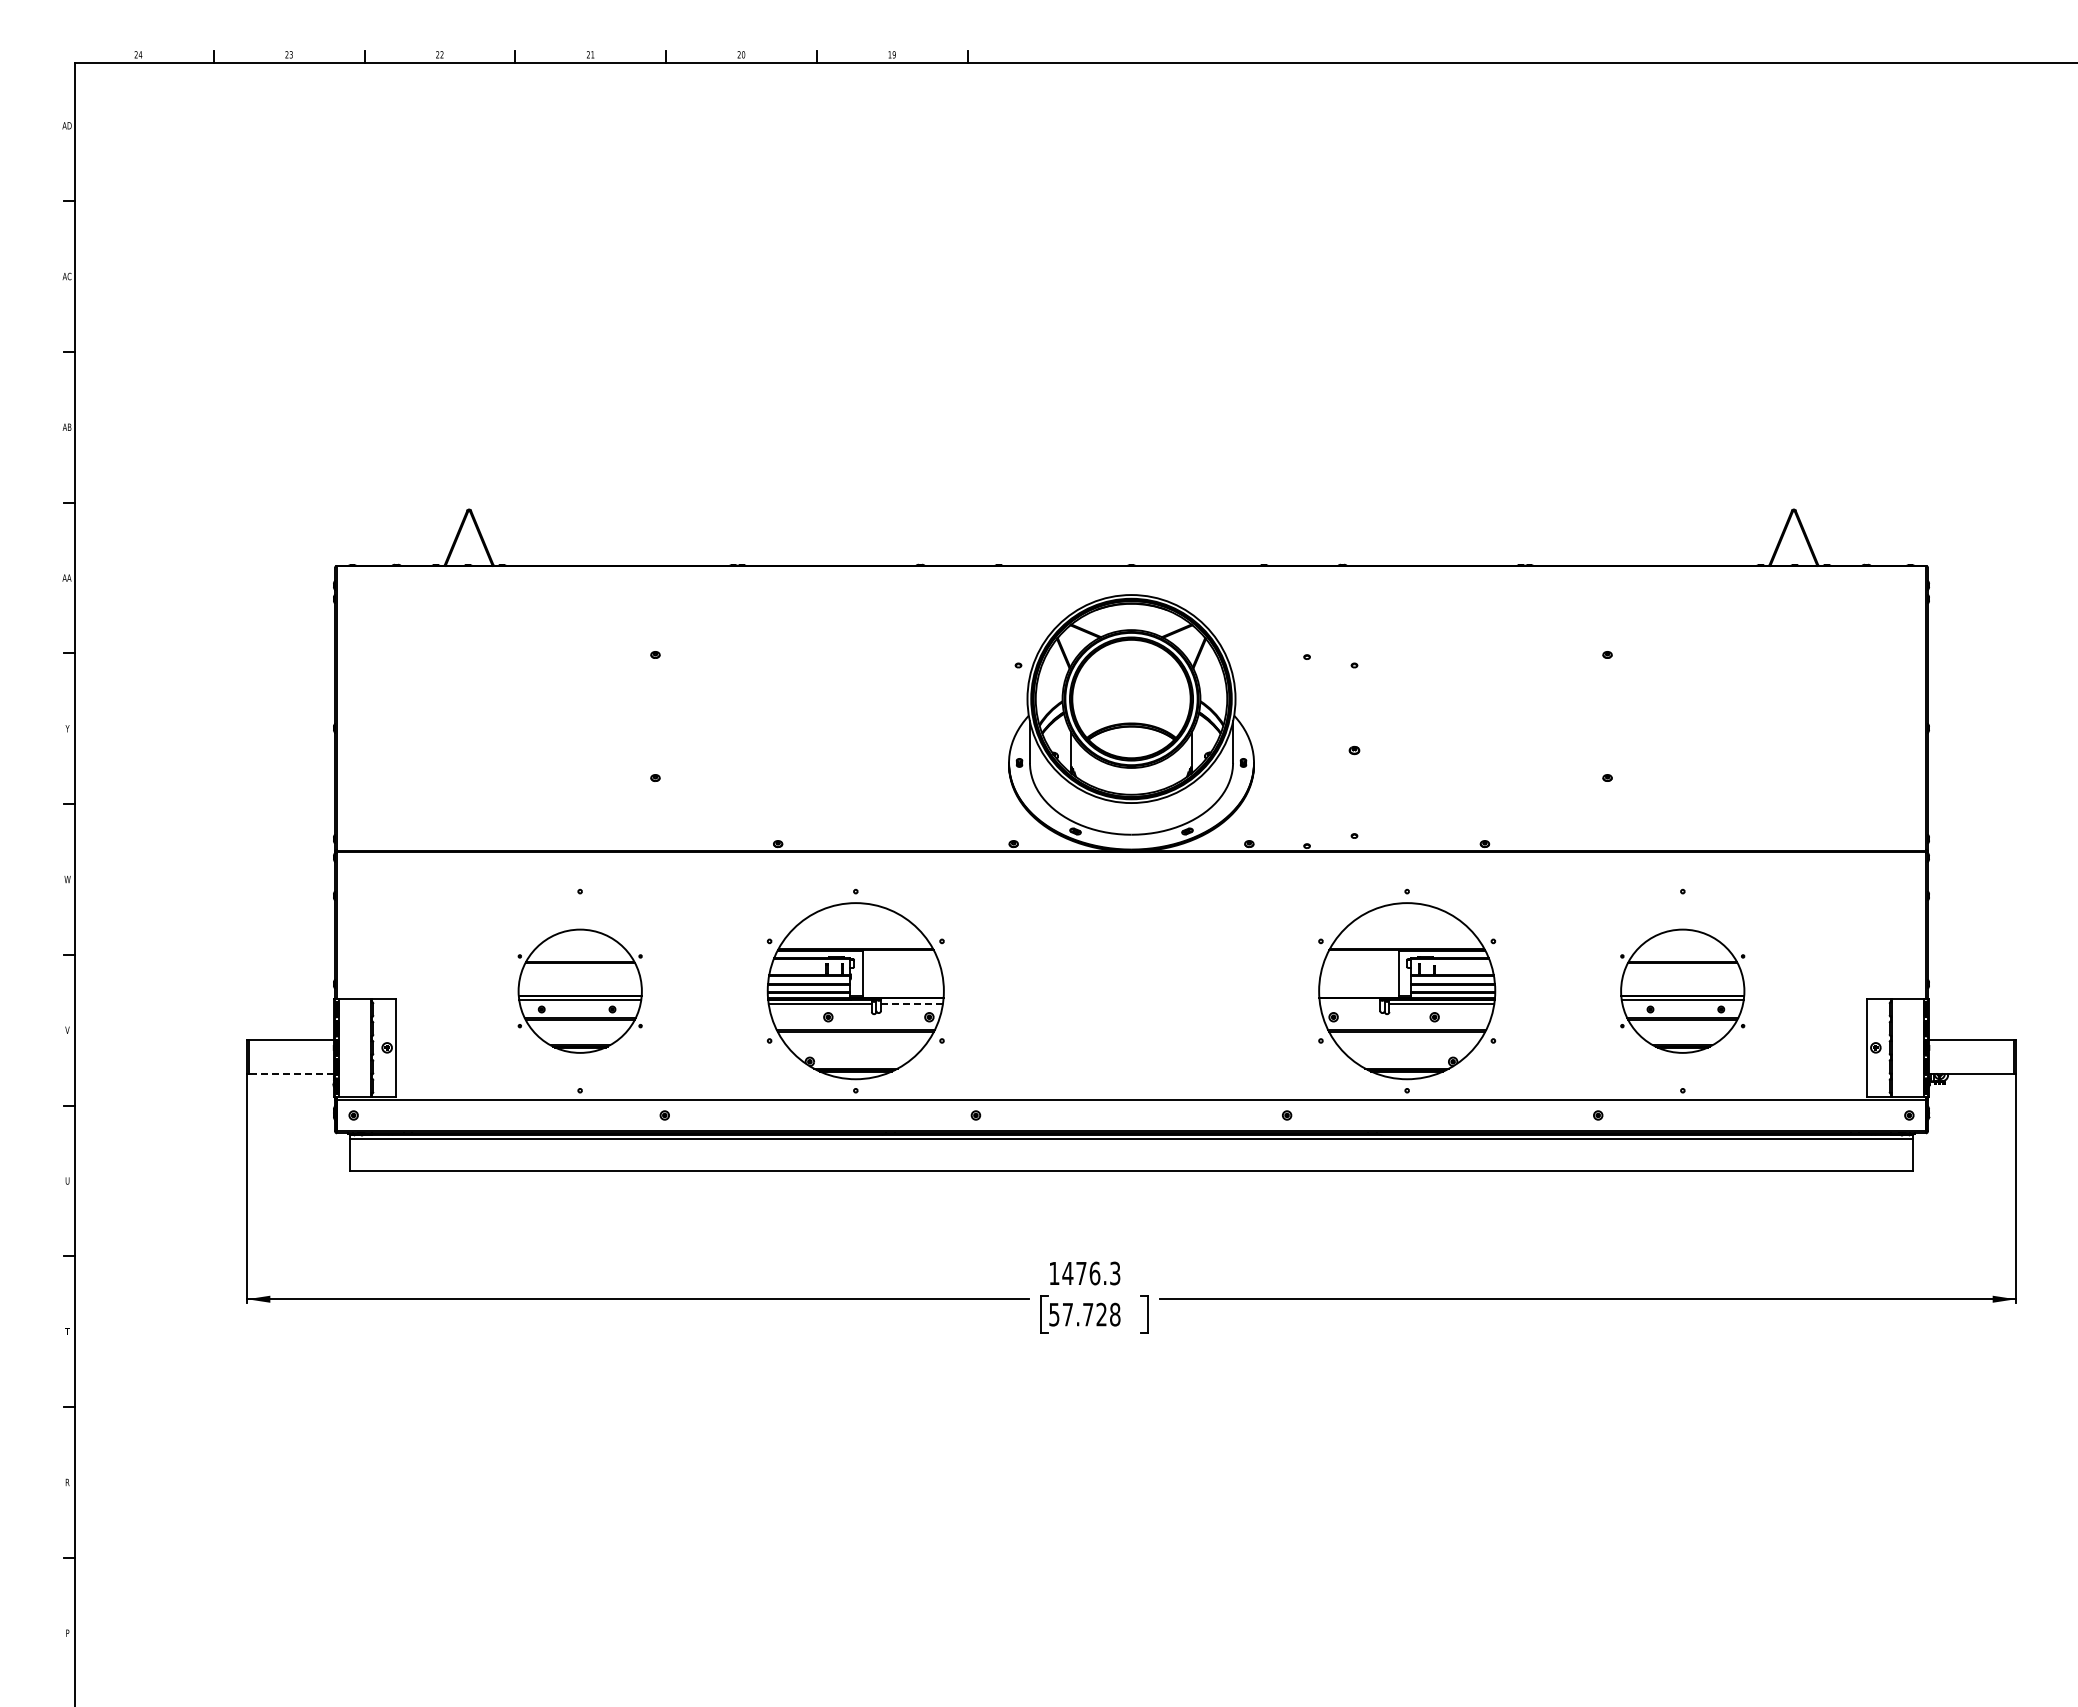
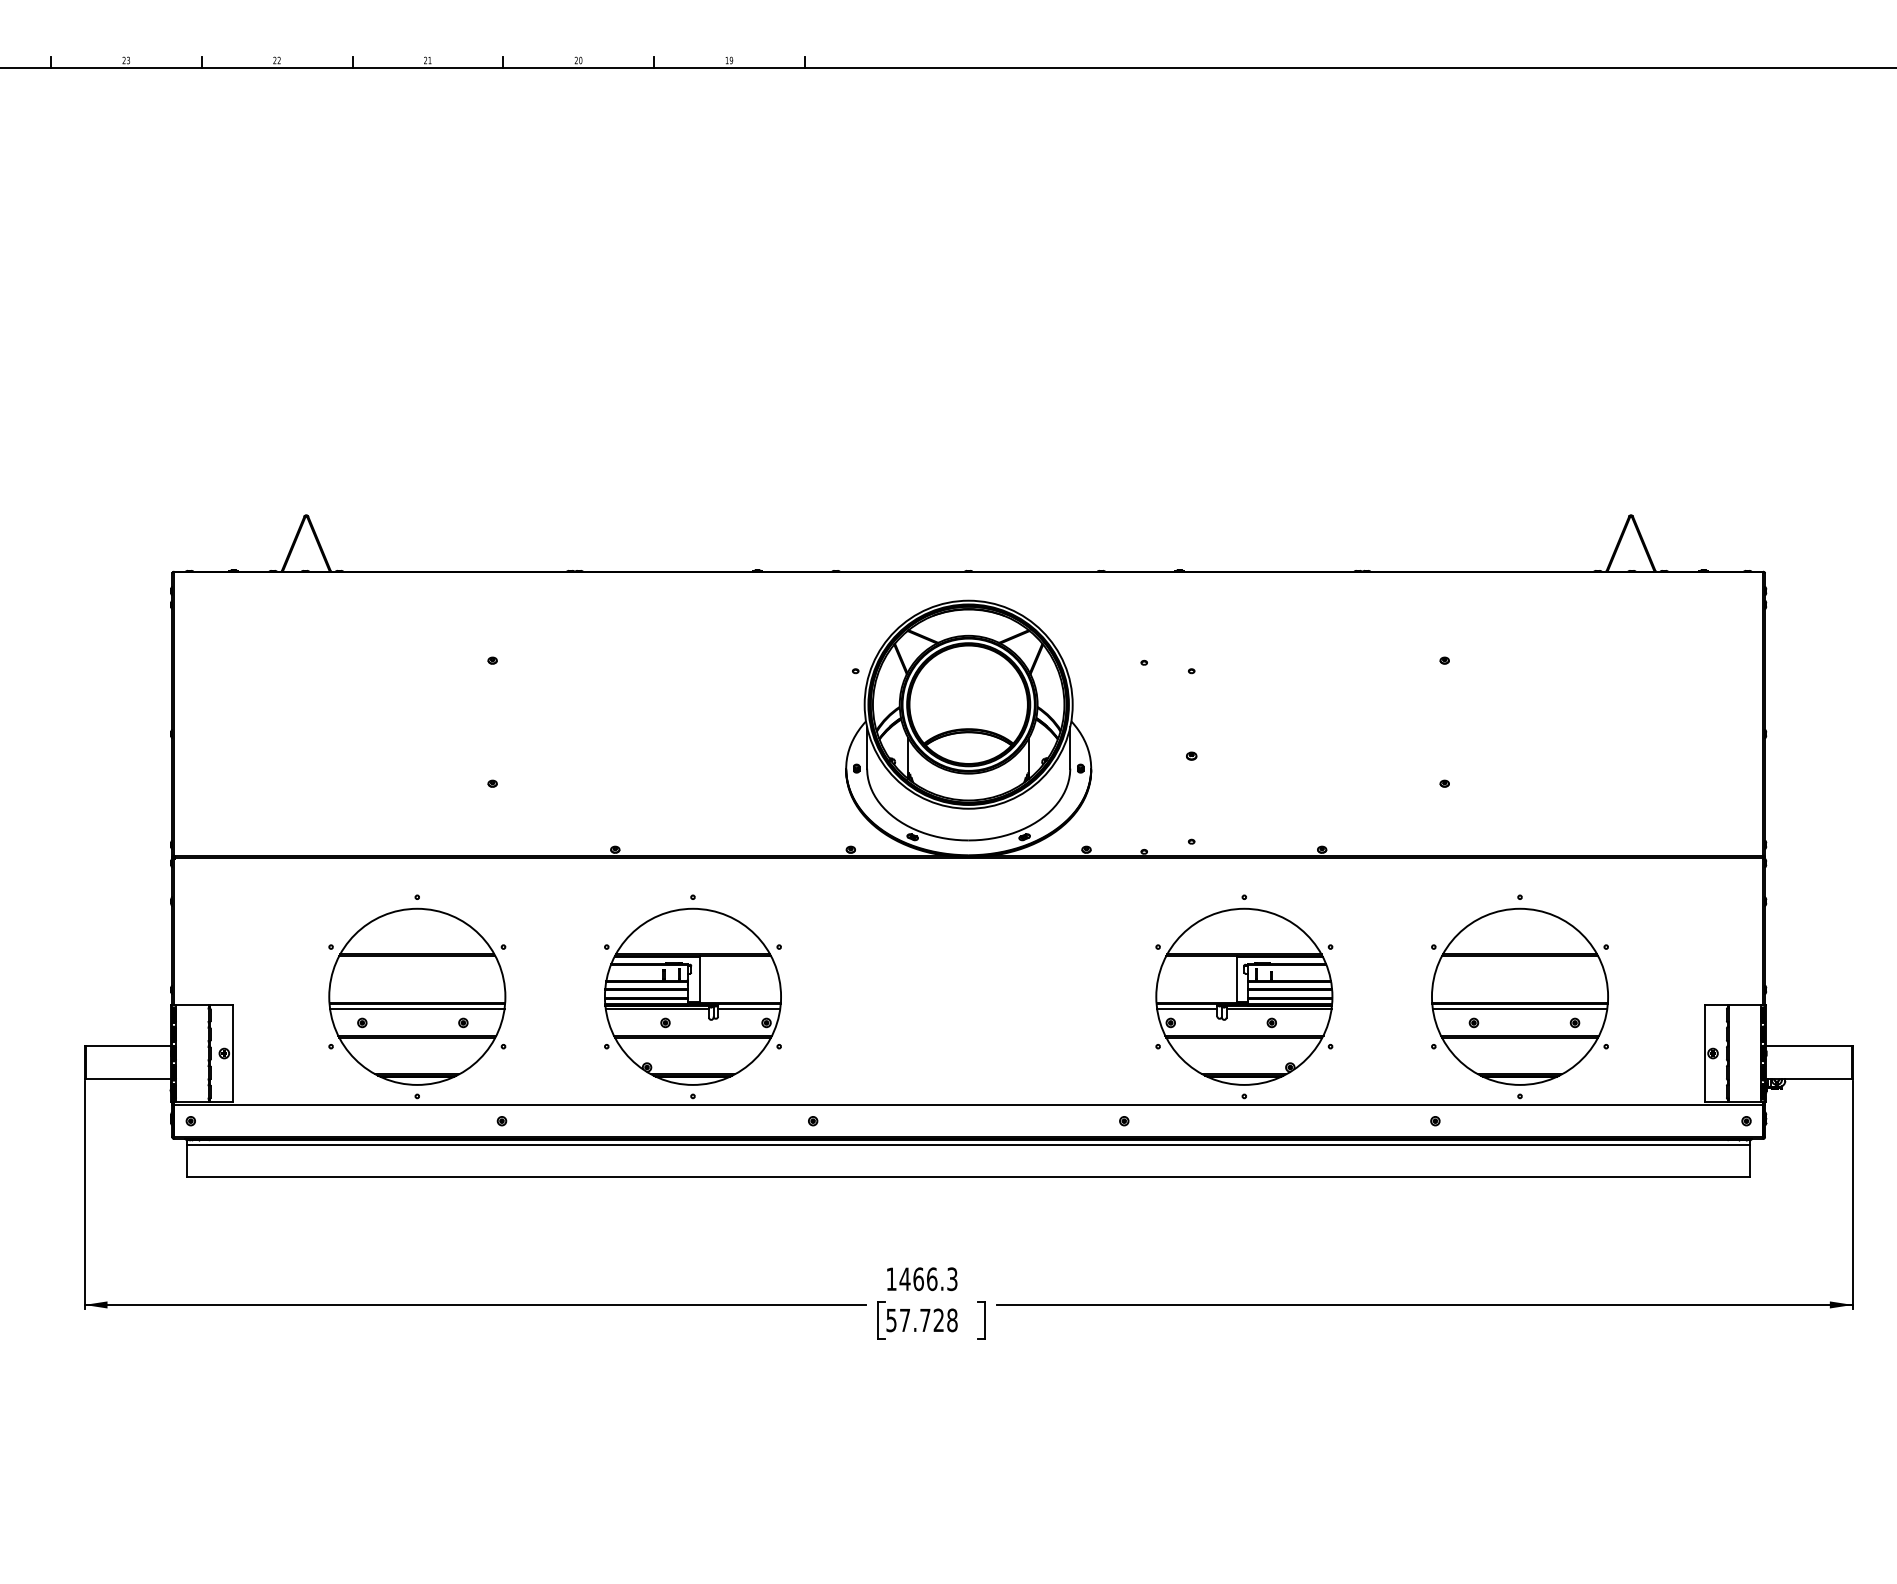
part: (580, 991) -> (417, 997), size x1.43
part: (1682, 991) -> (1519, 997), size x1.43
line: (912, 1003) -> (749, 1009), dashed -> solid
line: (1350, 1003) -> (1187, 1009), added
line: (291, 1073) -> (128, 1079), dashed -> solid
text: (1081, 1273) -> (918, 1279), 1476.3 -> 1466.3

